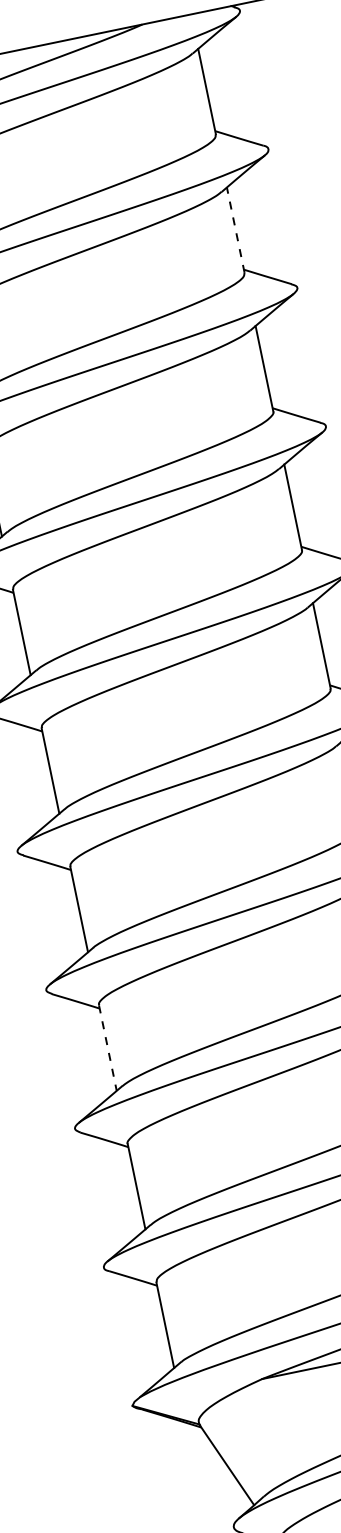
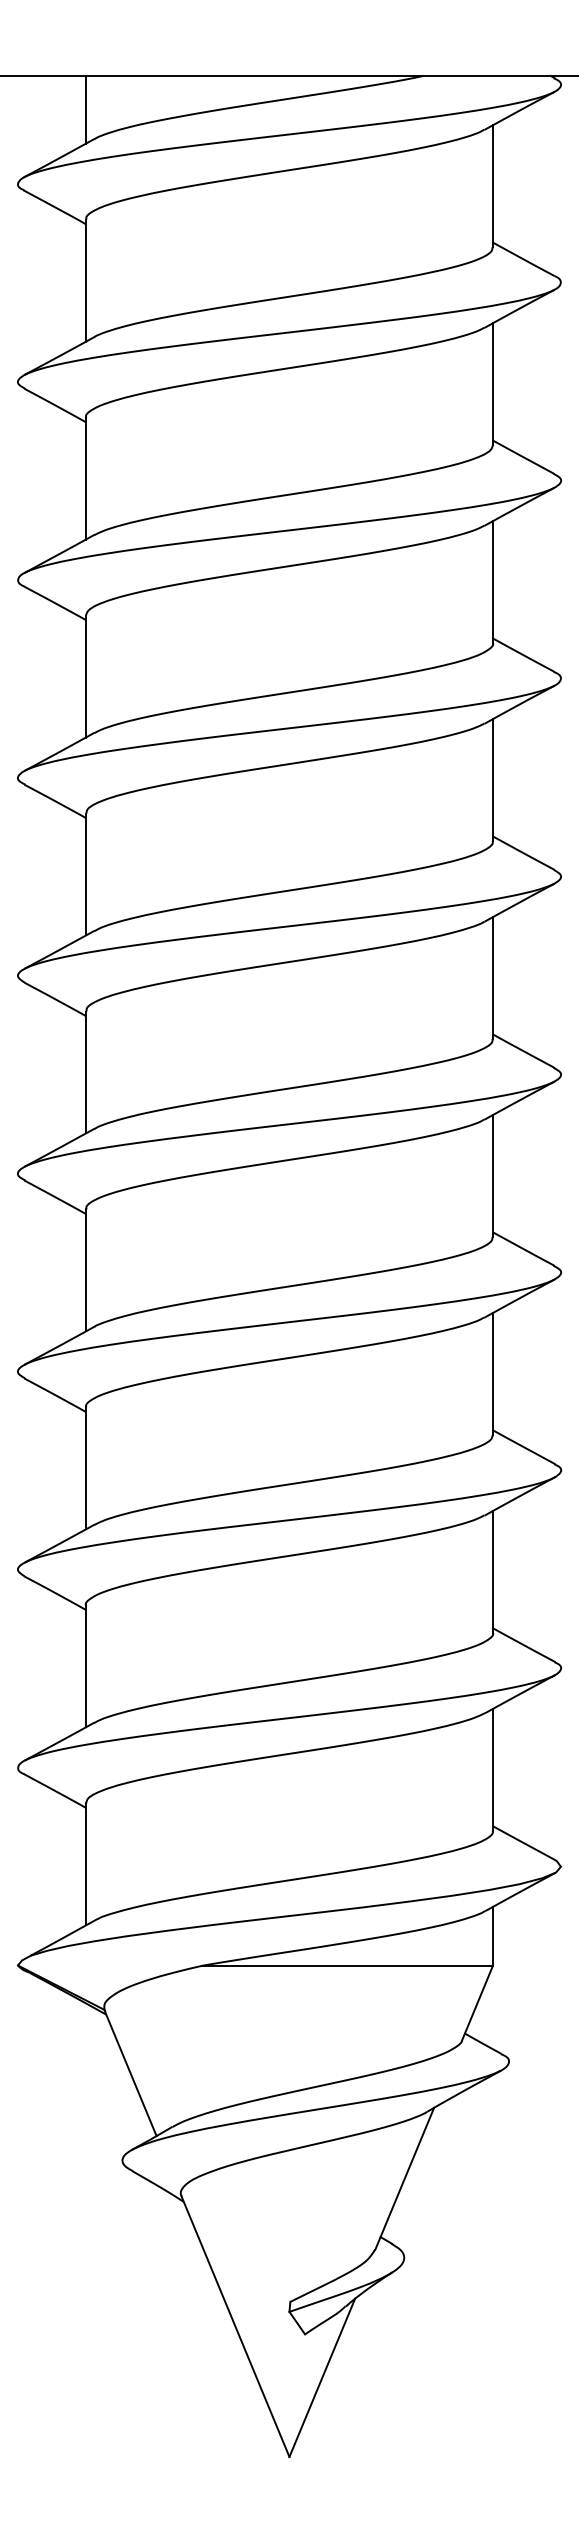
line: (236, 230) -> (493, 384), dashed -> solid
line: (107, 1048) -> (85, 1468), dashed -> solid

